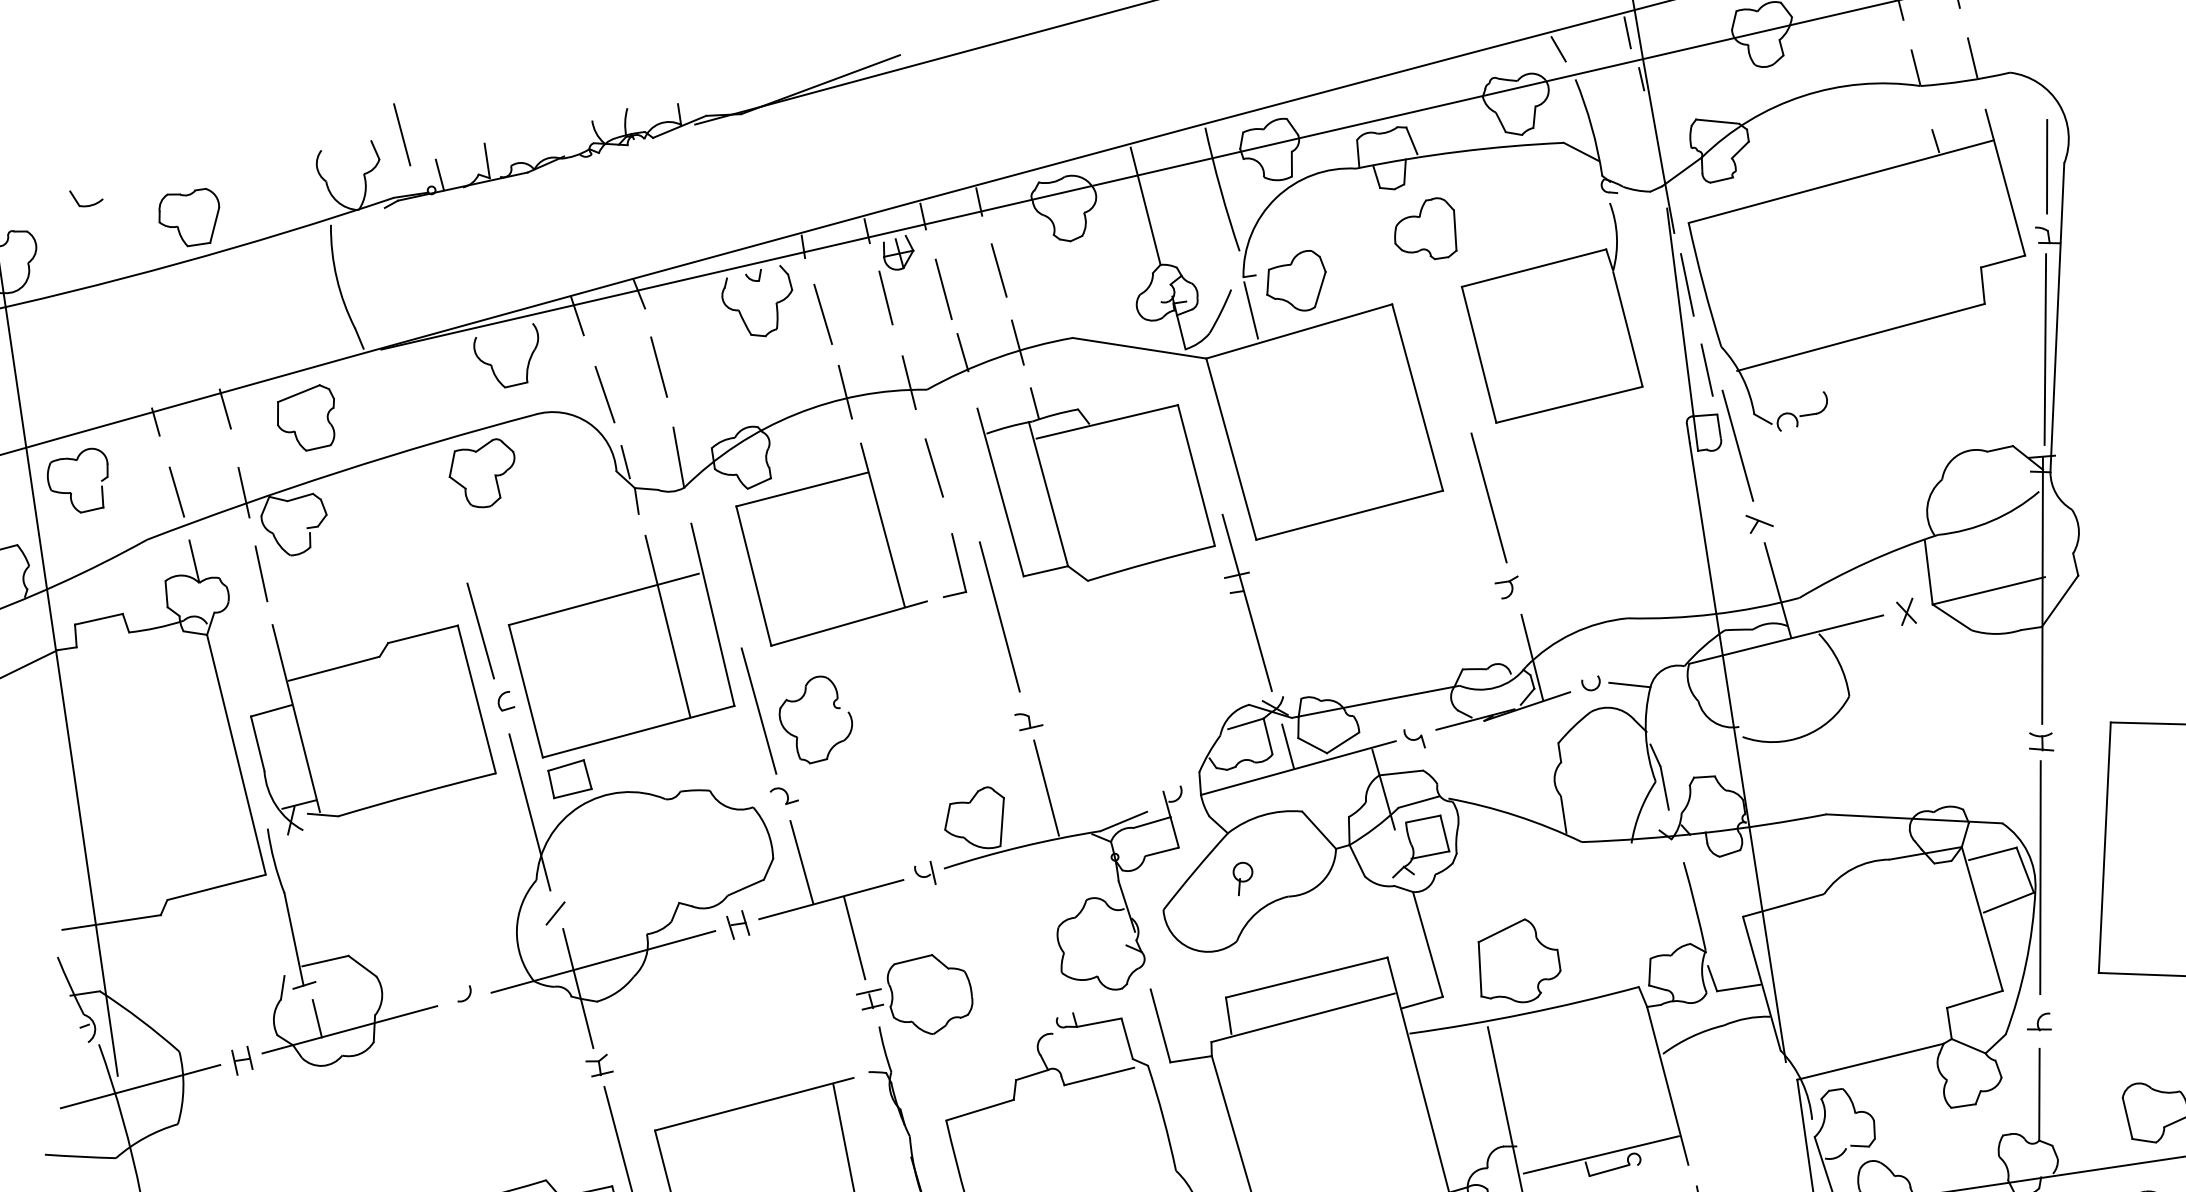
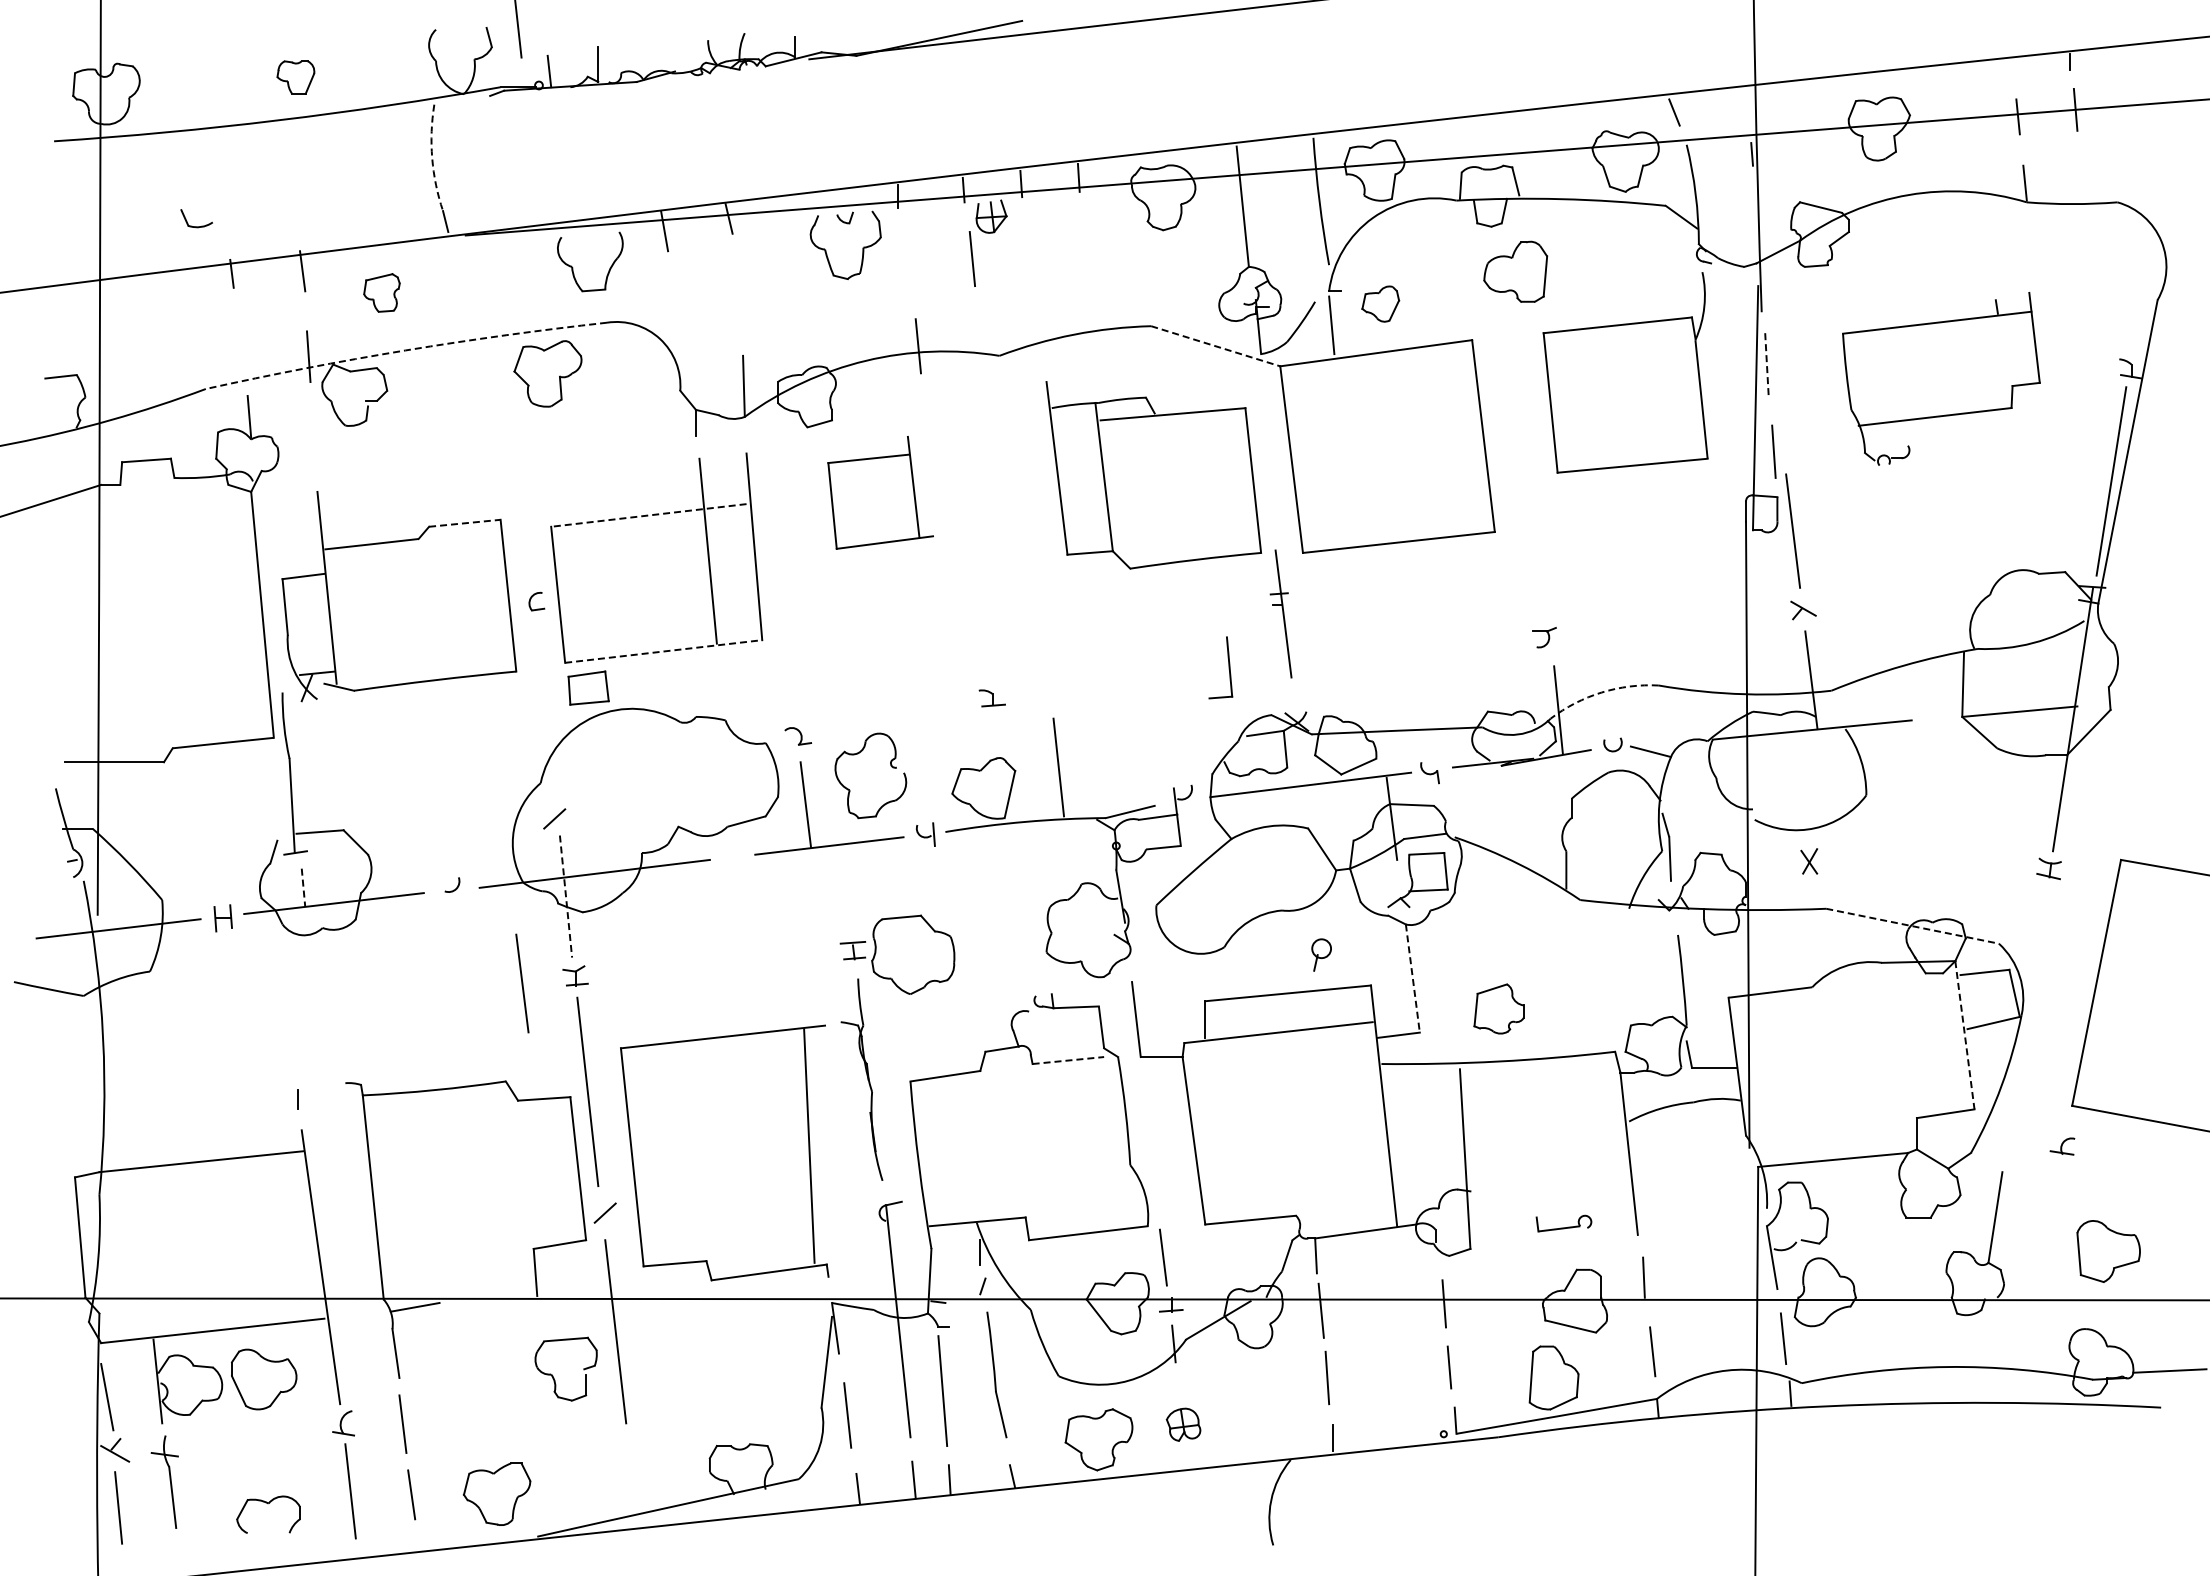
line: (1628, 32) -> (1745, 106), removed
line: (1972, 58) -> (2082, 182), removed
line: (2047, 166) -> (2140, 300), removed
part: (87, 205) -> (196, 226), moved
part: (189, 218) -> (295, 77), size x0.6
line: (998, 270) -> (1087, 248), removed
part: (1862, 272) -> (1941, 378), size x0.6
arc: (337, 278) -> (432, 158), solid -> dashed
part: (1296, 281) -> (1380, 303), size x0.6
line: (1687, 285) -> (1766, 365), solid -> dashed
line: (943, 288) -> (1030, 258), removed
line: (822, 313) -> (907, 265), removed
line: (1017, 342) -> (1095, 322), removed
line: (1139, 348) -> (1215, 346), solid -> dashed
line: (962, 352) -> (1040, 324), removed
line: (658, 366) -> (737, 293), removed
line: (908, 382) -> (982, 346), removed
line: (605, 393) -> (680, 312), removed
line: (1034, 403) -> (1103, 385), removed
part: (306, 418) -> (381, 292), size x0.6
line: (625, 461) -> (690, 382), removed
line: (933, 467) -> (994, 433), removed
arc: (338, 472) -> (405, 350), solid -> dashed
line: (175, 491) -> (241, 345), removed
part: (70, 492) -> (137, 330), removed
line: (1489, 497) -> (1539, 545), removed
part: (829, 542) -> (880, 492), size x0.6
part: (958, 563) -> (1228, 667), moved
line: (260, 573) -> (313, 439), removed
line: (603, 599) -> (648, 515), solid -> dashed
part: (1243, 603) -> (1280, 613), size x0.7
part: (1906, 612) -> (1809, 861), moved
line: (999, 617) -> (1037, 591), removed
line: (480, 630) -> (522, 983), moved
arc: (1572, 633) -> (1601, 692), solid -> dashed
line: (422, 634) -> (464, 523), solid -> dashed
part: (833, 706) -> (890, 765), moved
line: (758, 710) -> (785, 648), removed
part: (1028, 721) -> (991, 698), moved
line: (639, 731) -> (664, 651), solid -> dashed
line: (1287, 745) -> (1303, 761), removed
line: (529, 811) -> (543, 714), removed
line: (1915, 819) -> (1913, 926), solid -> dashed
part: (1243, 877) -> (1321, 954), moved
line: (2040, 877) -> (2028, 1002), removed
line: (1981, 919) -> (1964, 1035), solid -> dashed
part: (737, 925) -> (732, 857), removed
line: (854, 938) -> (846, 887), removed
line: (1427, 944) -> (1412, 978), solid -> dashed
part: (1517, 961) -> (1498, 1008), size x0.6
line: (578, 989) -> (566, 897), solid -> dashed
line: (317, 1019) -> (303, 888), solid -> dashed
part: (2038, 1022) -> (2062, 1146), moved
line: (1099, 1076) -> (1068, 1060), solid -> dashed
line: (1600, 1155) -> (1552, 1212), removed

